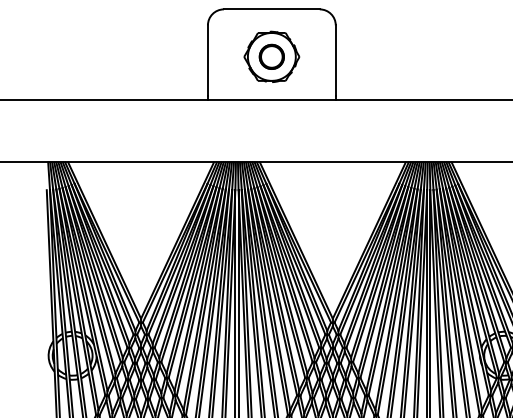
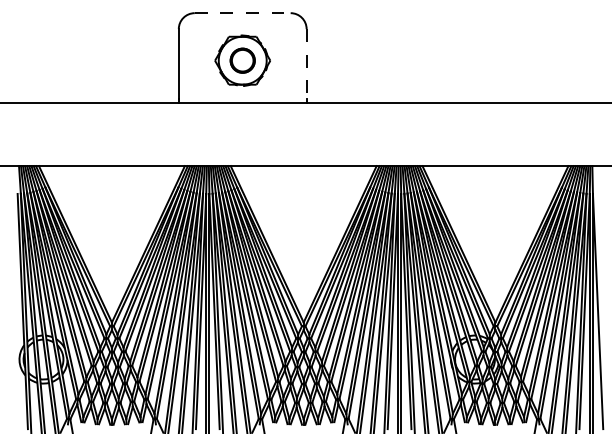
line: (271, 9) -> (242, 13), solid -> dashed
line: (335, 60) -> (306, 64), solid -> dashed

